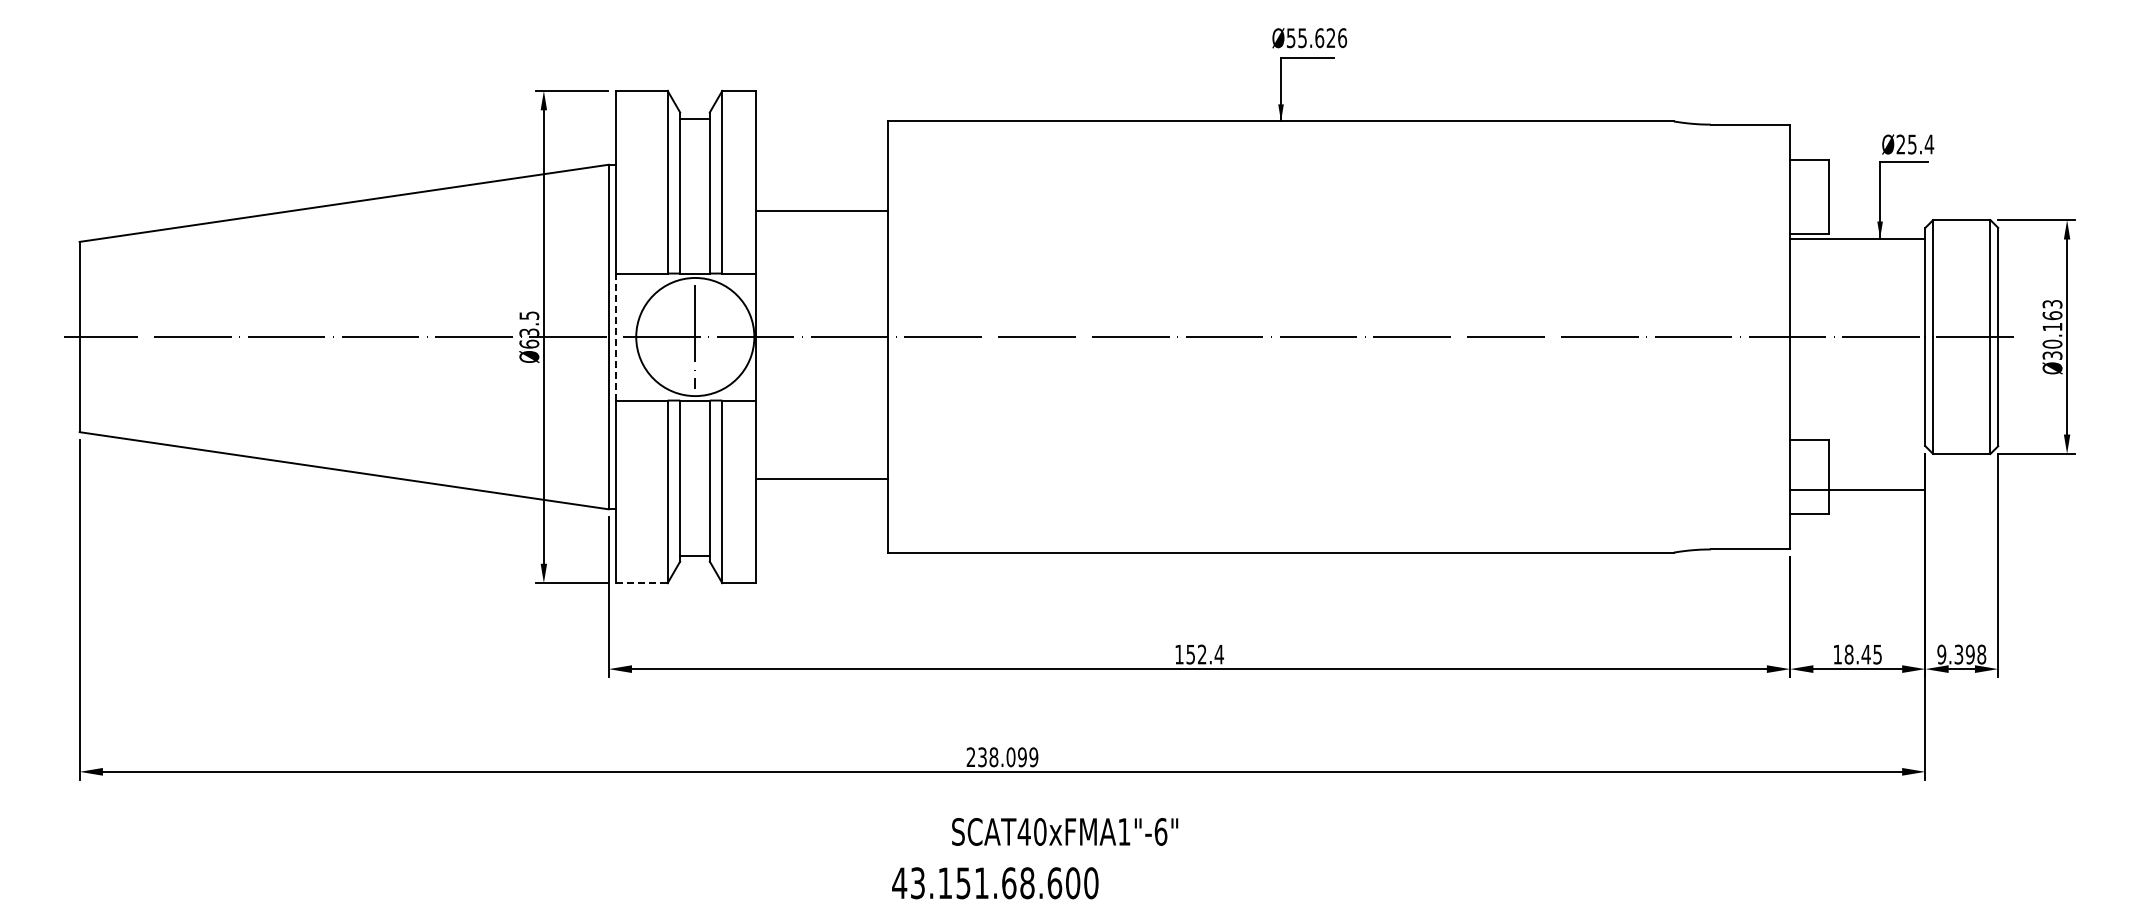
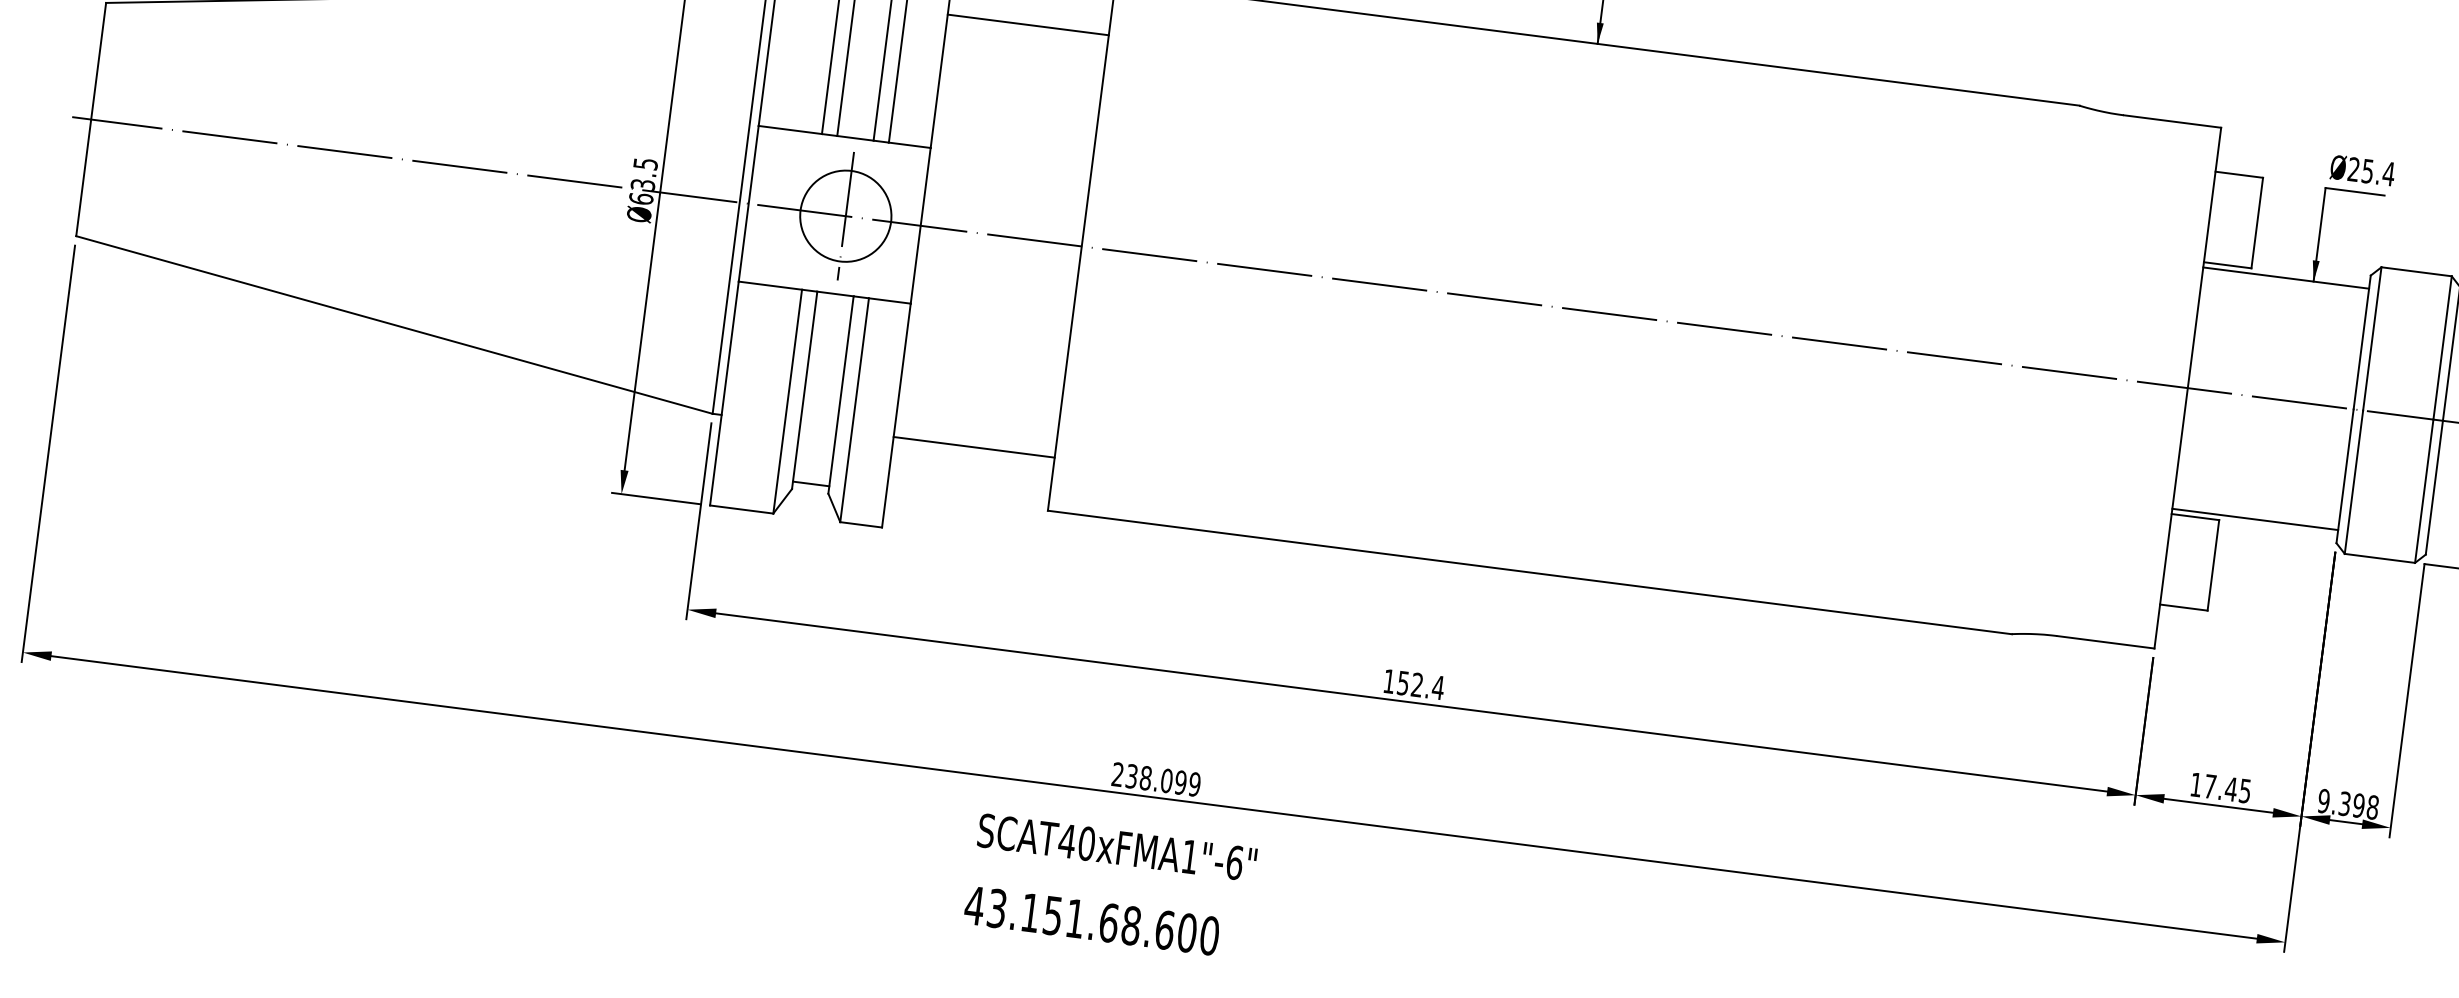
line: (821, 210) -> (1027, 24), moved
line: (616, 336) -> (749, 203), dashed -> solid
circle: (695, 336) -> (846, 215), size x0.62
line: (821, 479) -> (973, 447), moved
line: (1857, 490) -> (2254, 519), moved
line: (641, 583) -> (741, 509), dashed -> solid
text: (1848, 654) -> (2209, 786), 18.45 -> 17.45
text: (1065, 831) -> (1117, 847), moved
text: (995, 883) -> (1092, 921), moved

